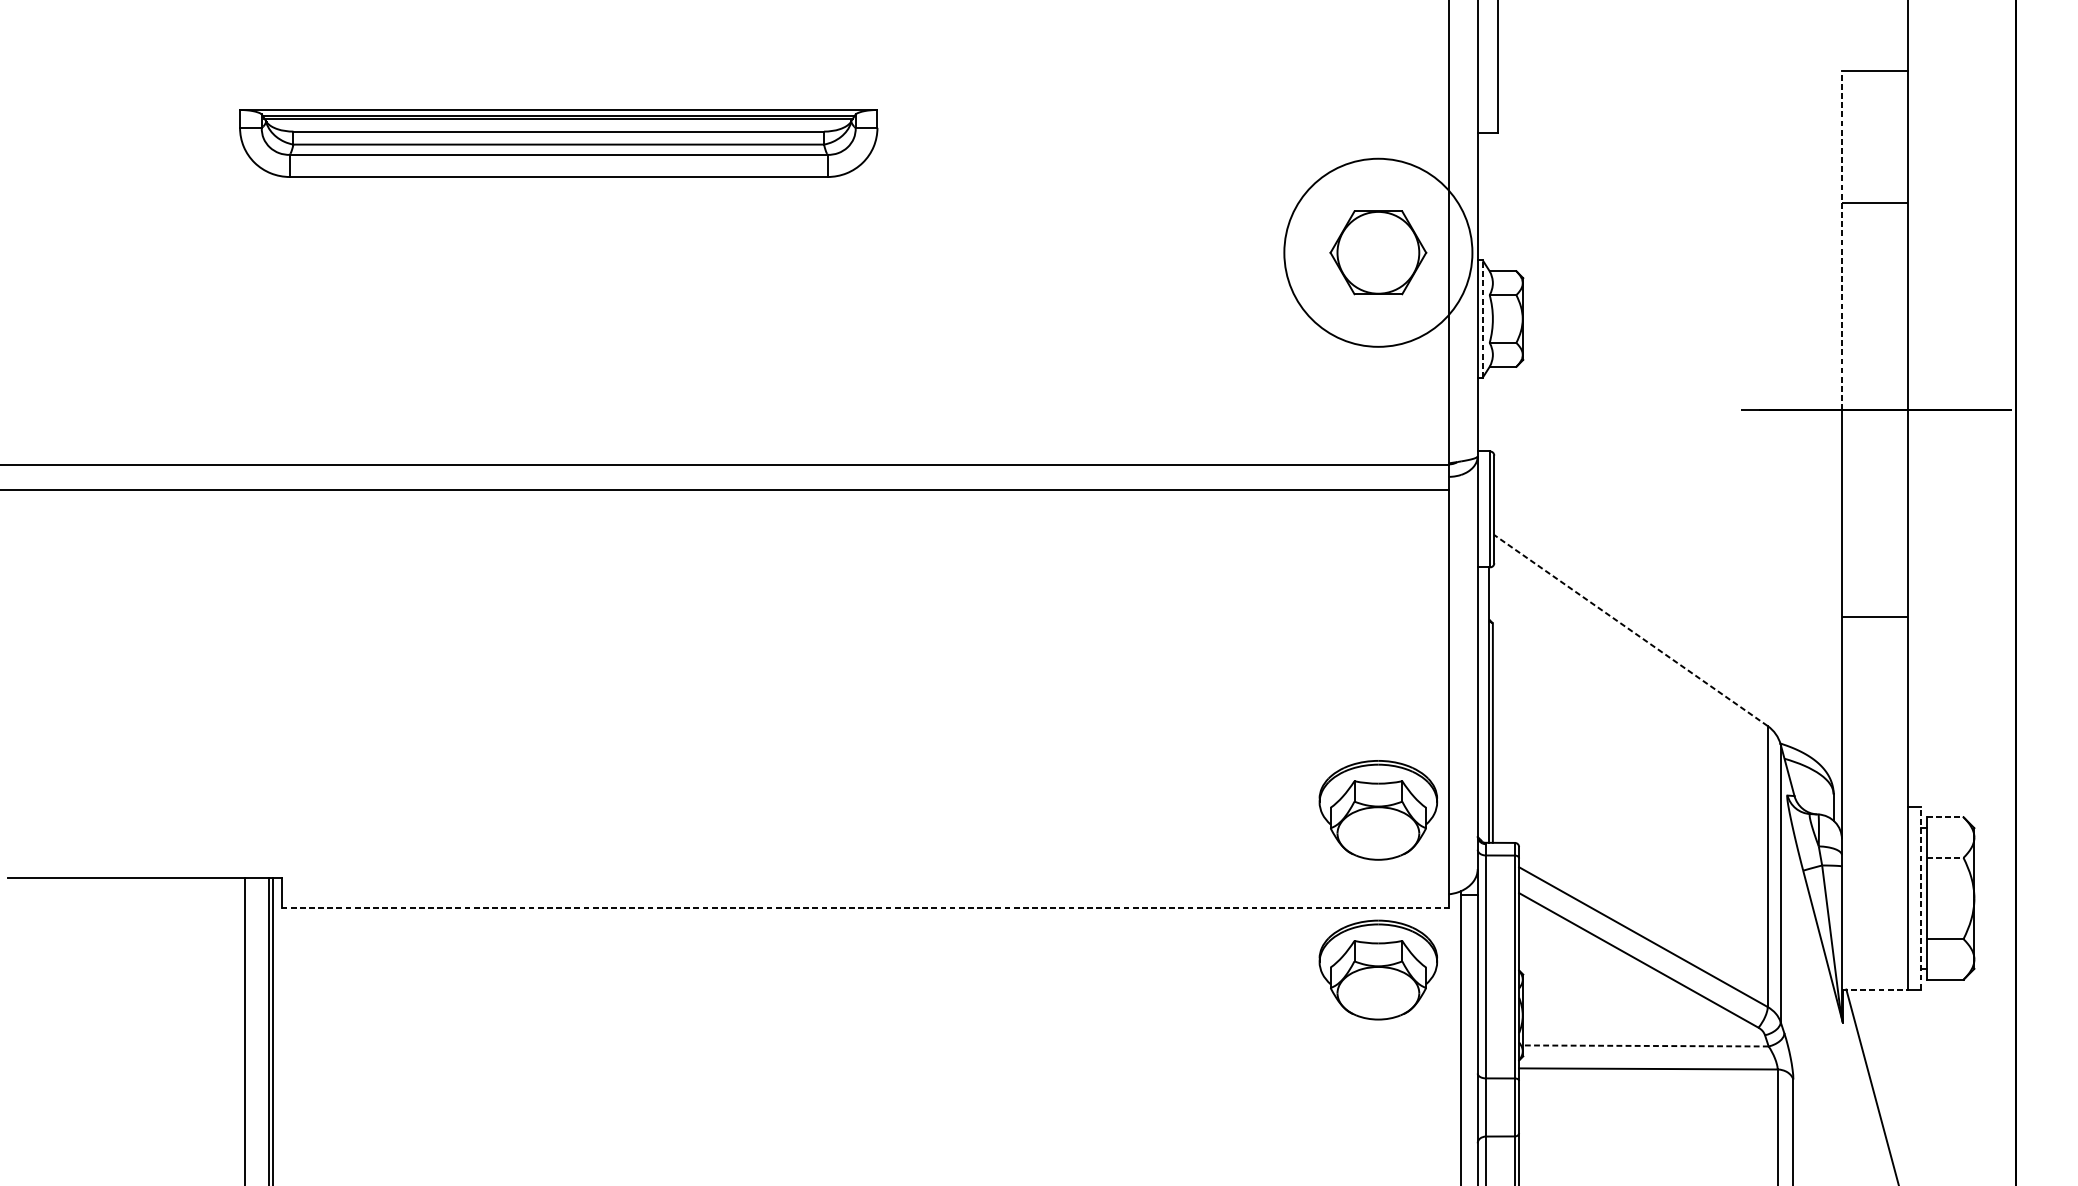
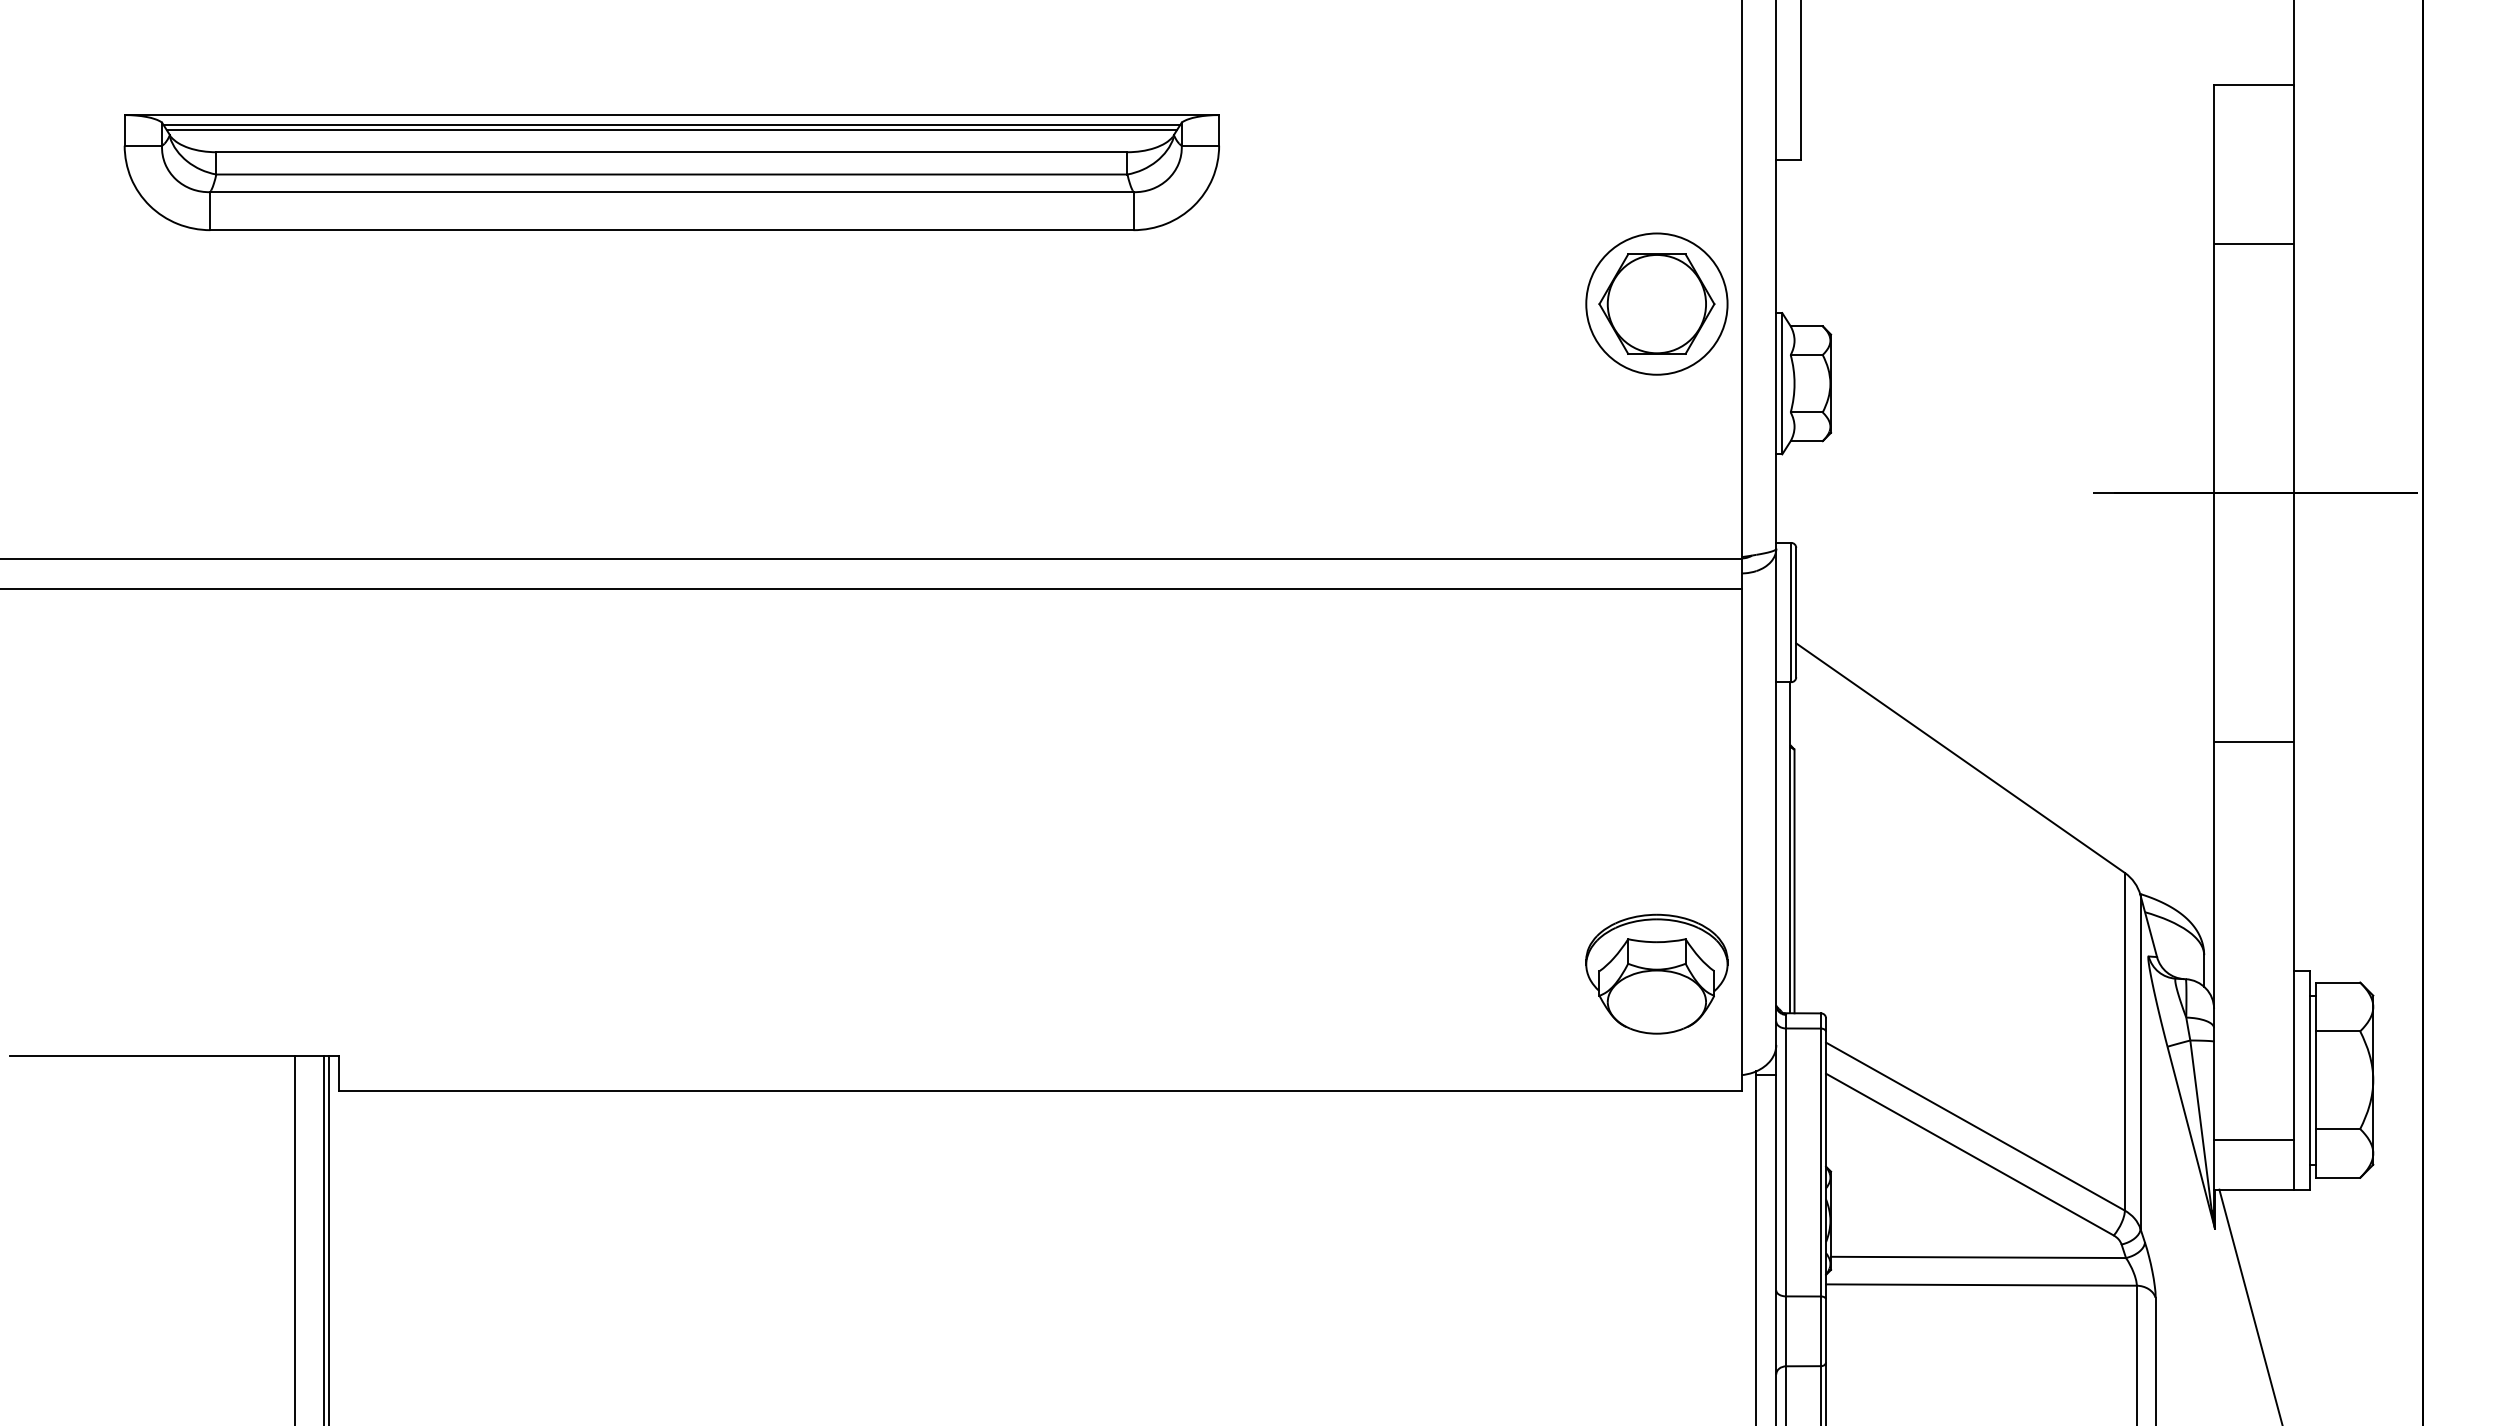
part: (558, 143) -> (671, 172), size x1.43
line: (1842, 240) -> (2214, 289), dashed -> solid
circle: (1378, 252) -> (1656, 303), size x0.62
line: (1482, 318) -> (1782, 383), dashed -> solid
line: (1630, 630) -> (1960, 757), dashed -> solid
line: (1945, 817) -> (2338, 982), dashed -> solid
line: (1945, 857) -> (2338, 1031), dashed -> solid
line: (1921, 897) -> (2309, 1079), dashed -> solid
line: (865, 907) -> (1040, 1091), dashed -> solid
line: (1874, 947) -> (2253, 1139), added
part: (1378, 969) -> (1656, 1165), removed
line: (1874, 989) -> (2253, 1189), dashed -> solid
line: (1645, 1046) -> (1978, 1257), dashed -> solid

